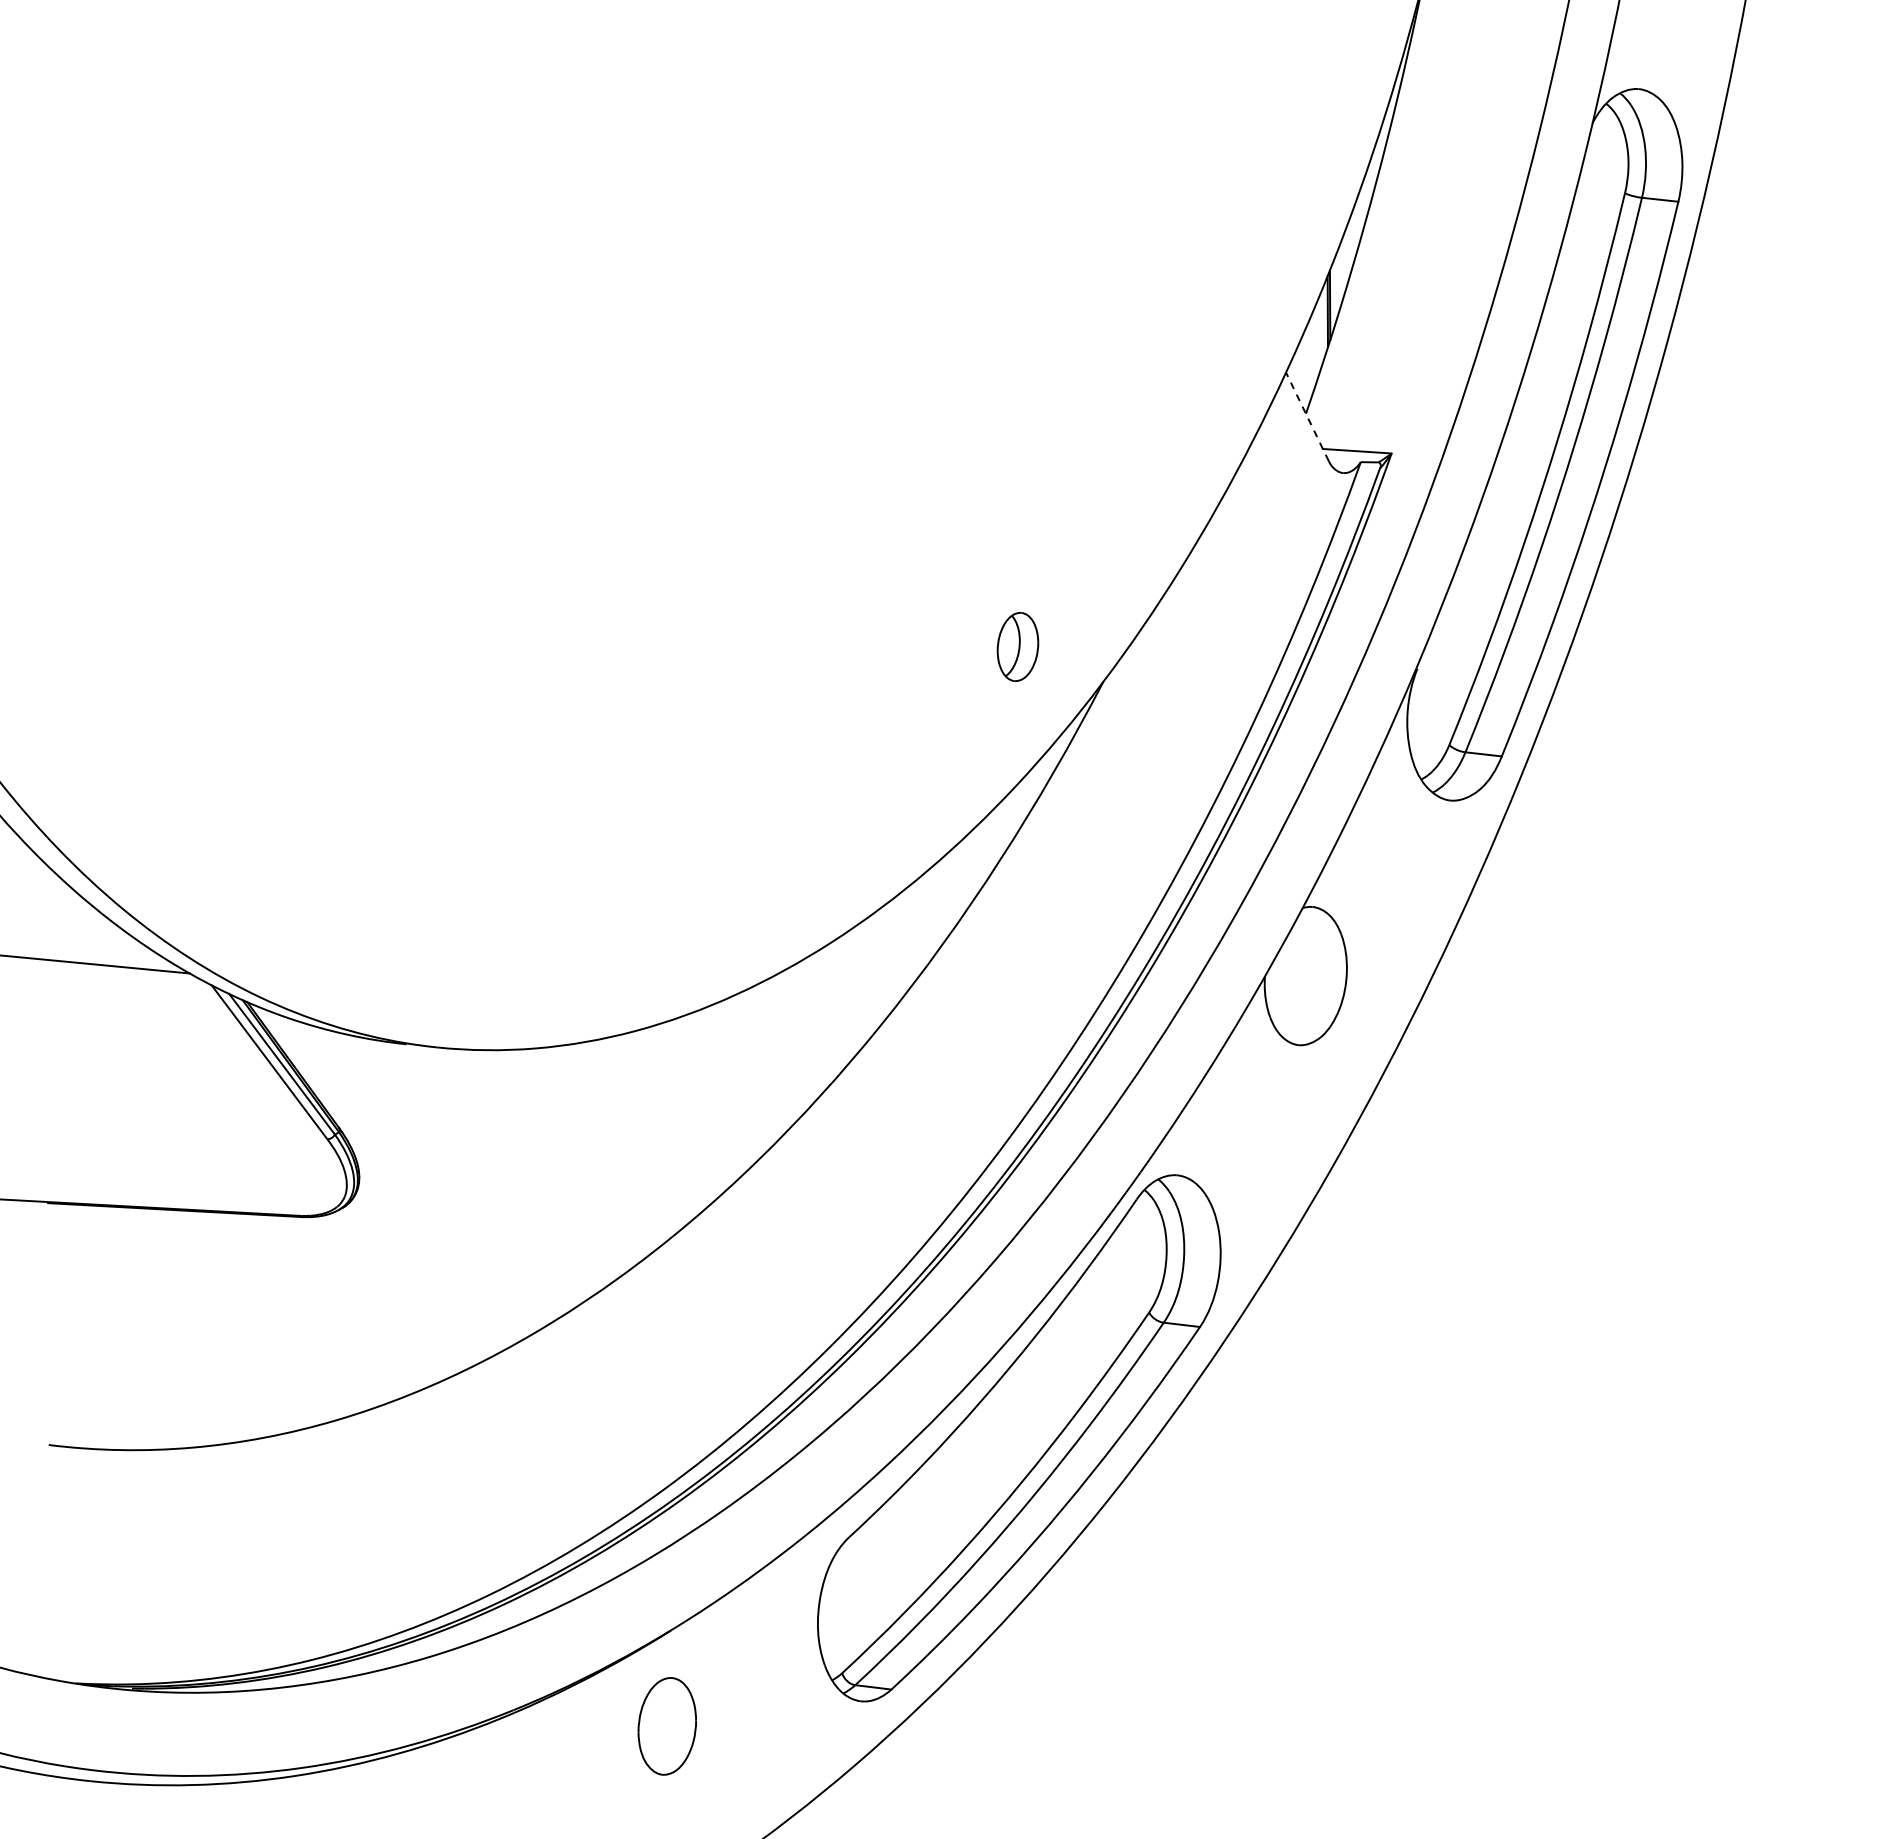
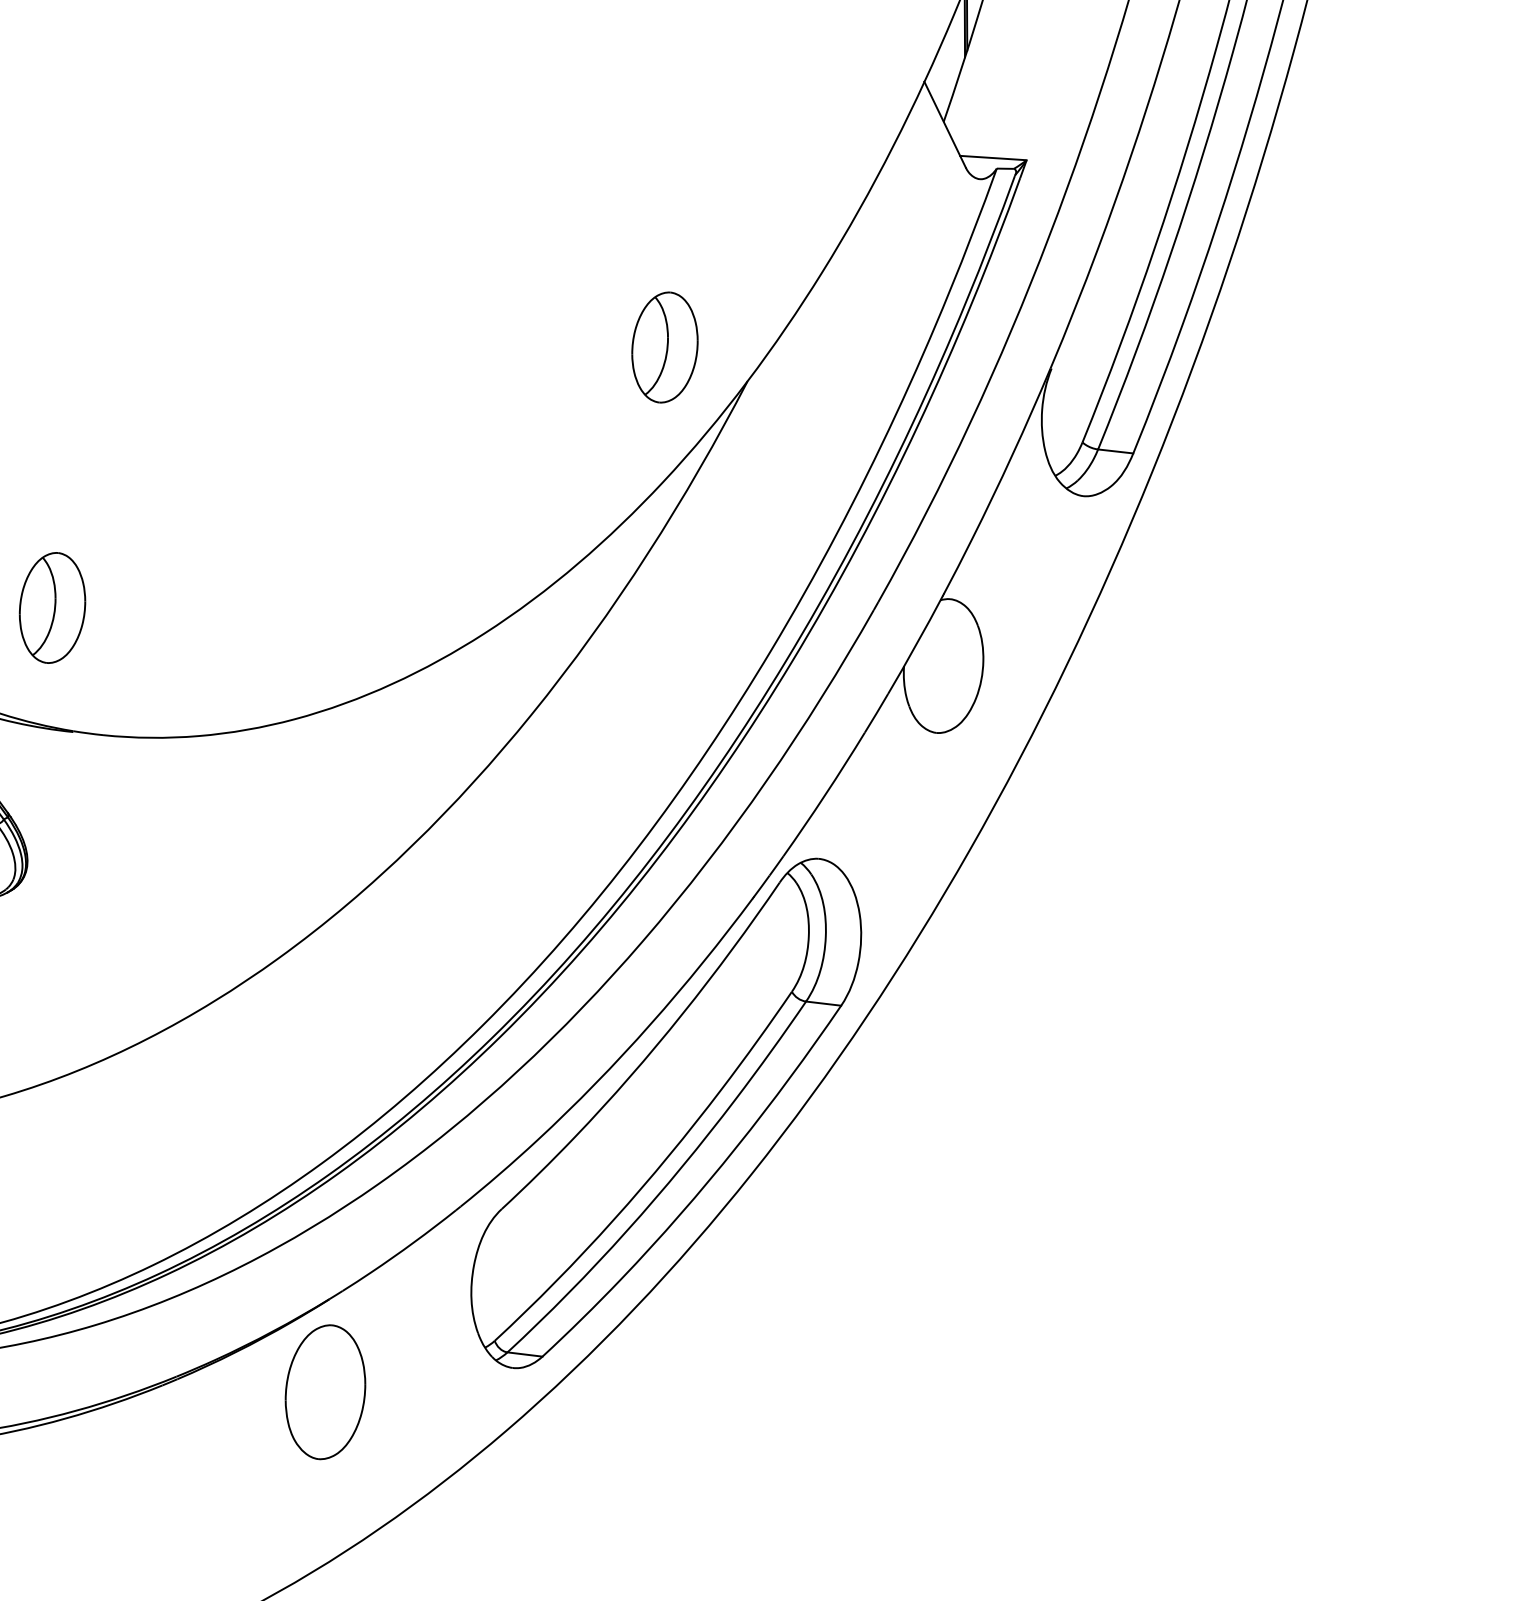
line: (1307, 416) -> (945, 124), dashed -> solid
part: (1017, 646) -> (664, 347), size x1.67
part: (384, 915) -> (51, 607), added
part: (667, 1726) -> (325, 1392), size x1.43

